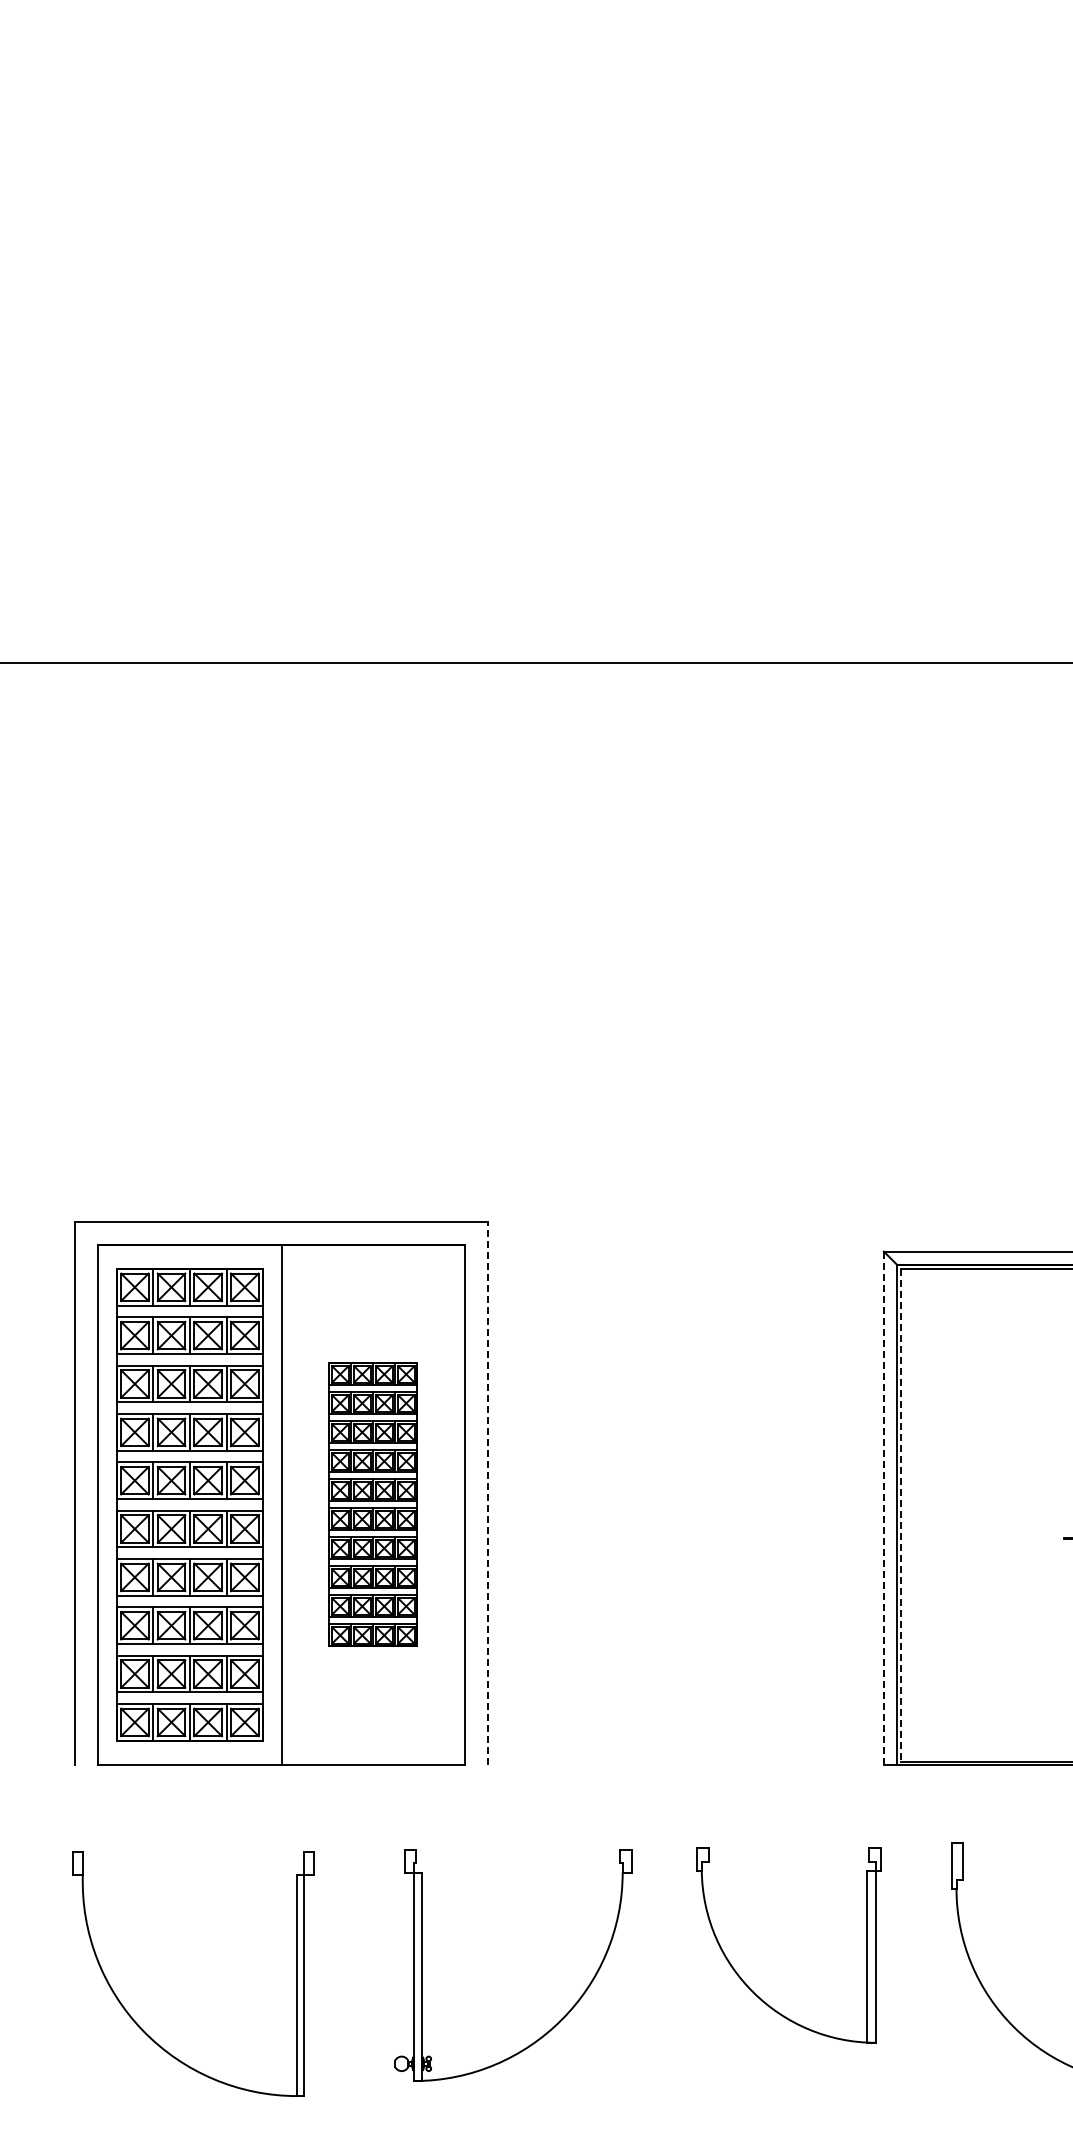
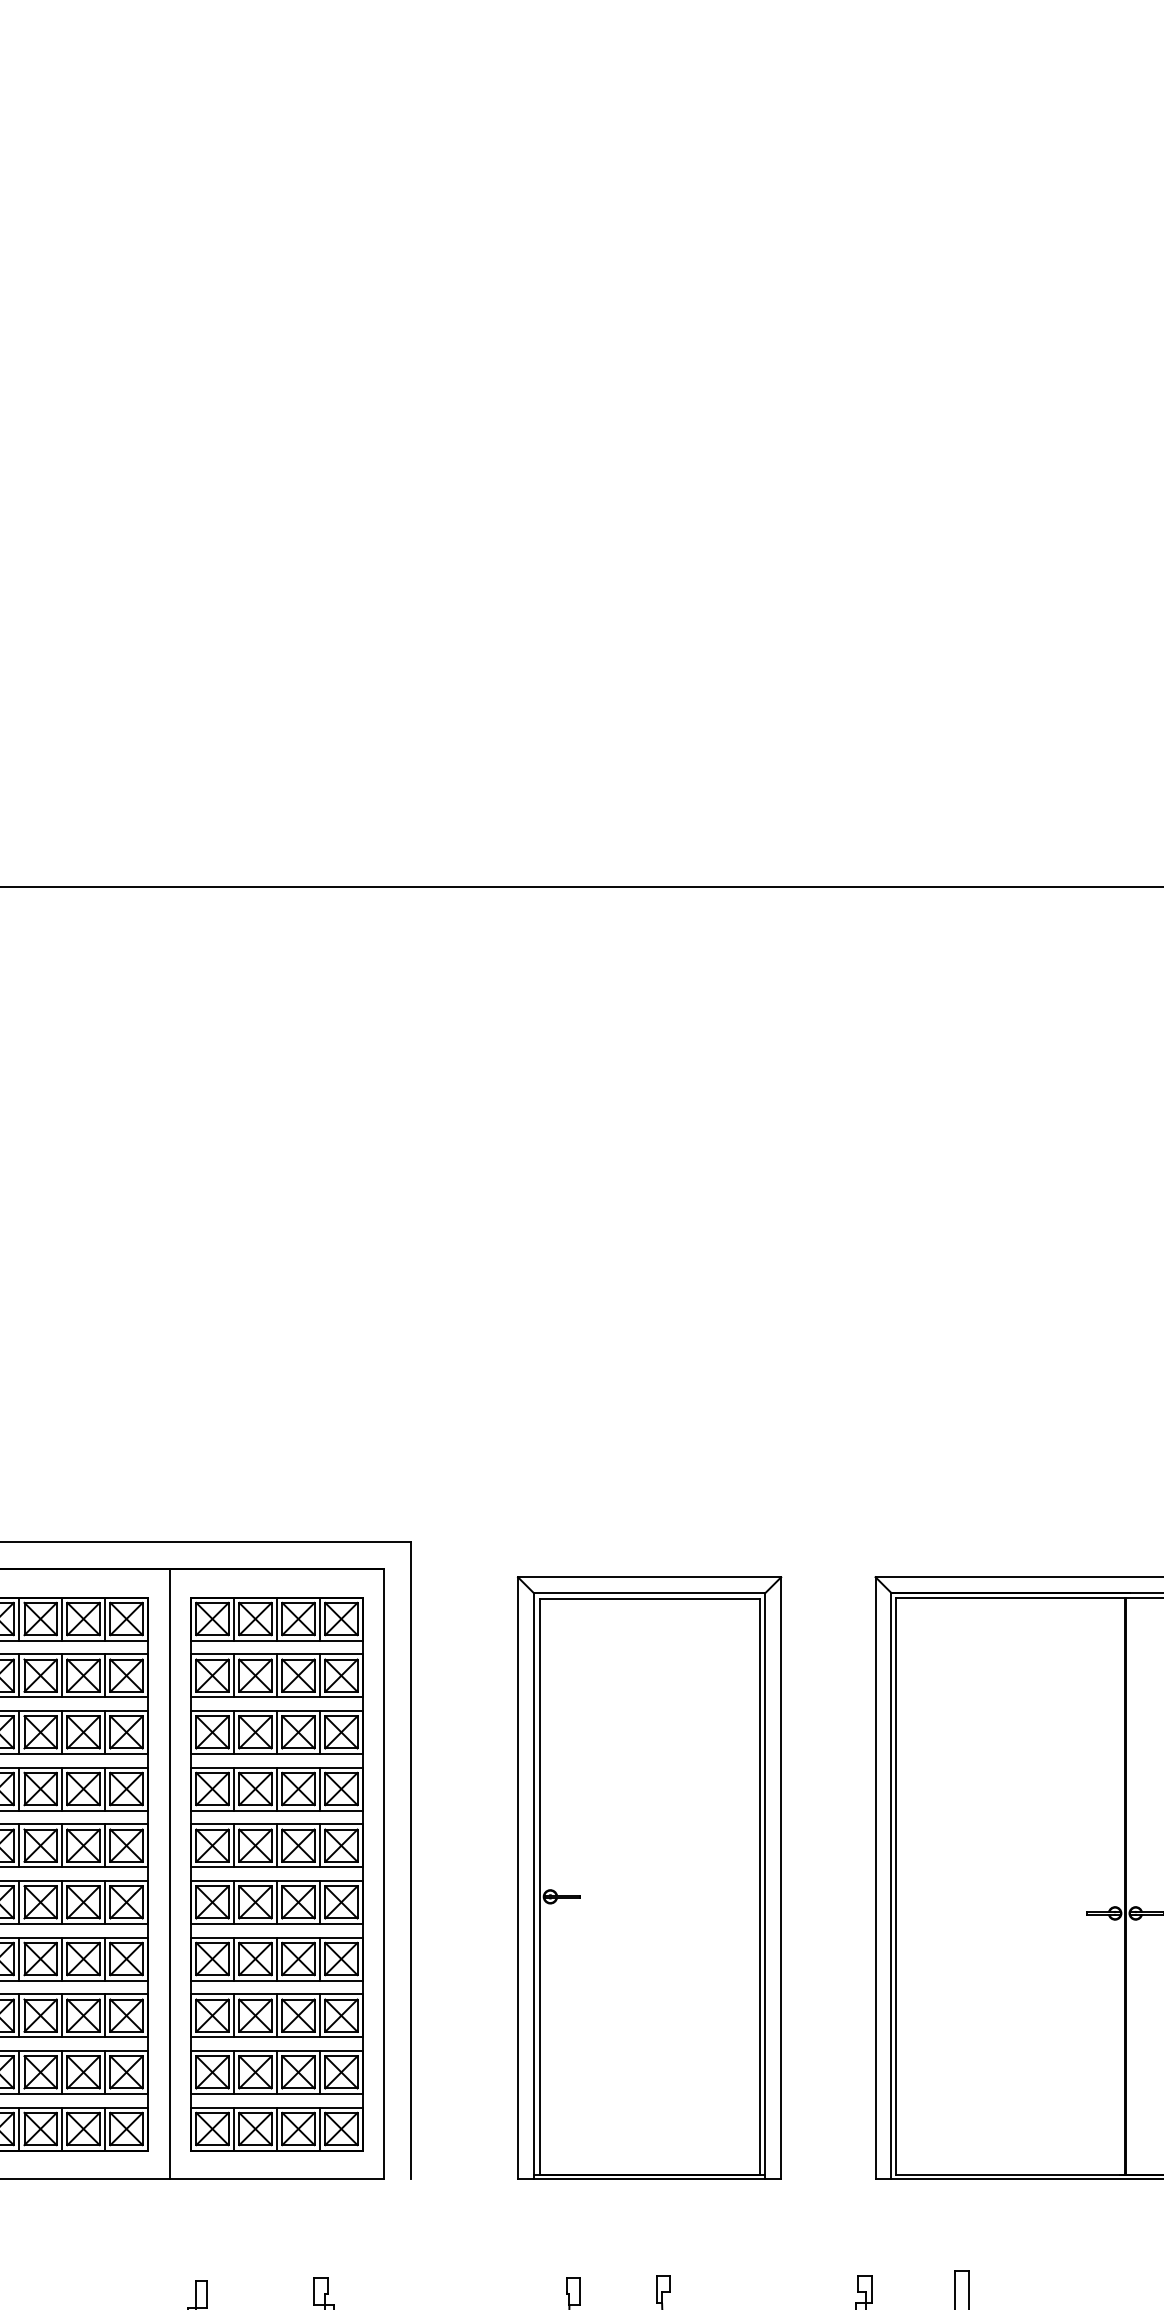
line: (487, 1493) -> (410, 1860), dashed -> solid
part: (373, 1504) -> (277, 1873), size x1.67
part: (690, 1507) -> (648, 1877), added
line: (883, 1508) -> (875, 1878), dashed -> solid
line: (901, 1515) -> (896, 1886), dashed -> solid

